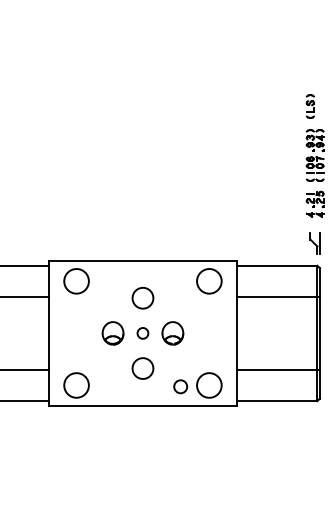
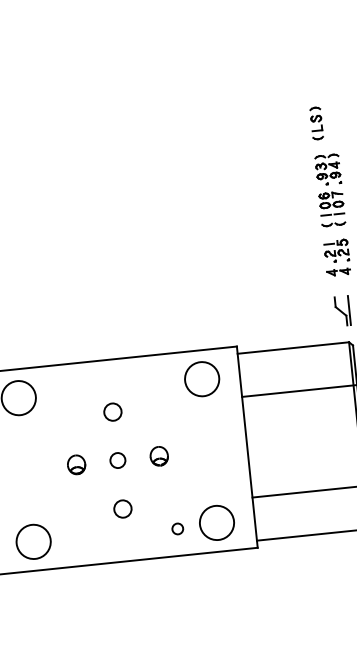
circle: (142, 298) -> (112, 412), size x0.6
part: (112, 333) -> (75, 465), size x0.6
part: (172, 333) -> (158, 456), size x0.6
circle: (142, 368) -> (122, 509), size x0.6
circle: (180, 386) -> (177, 528), size x0.6

